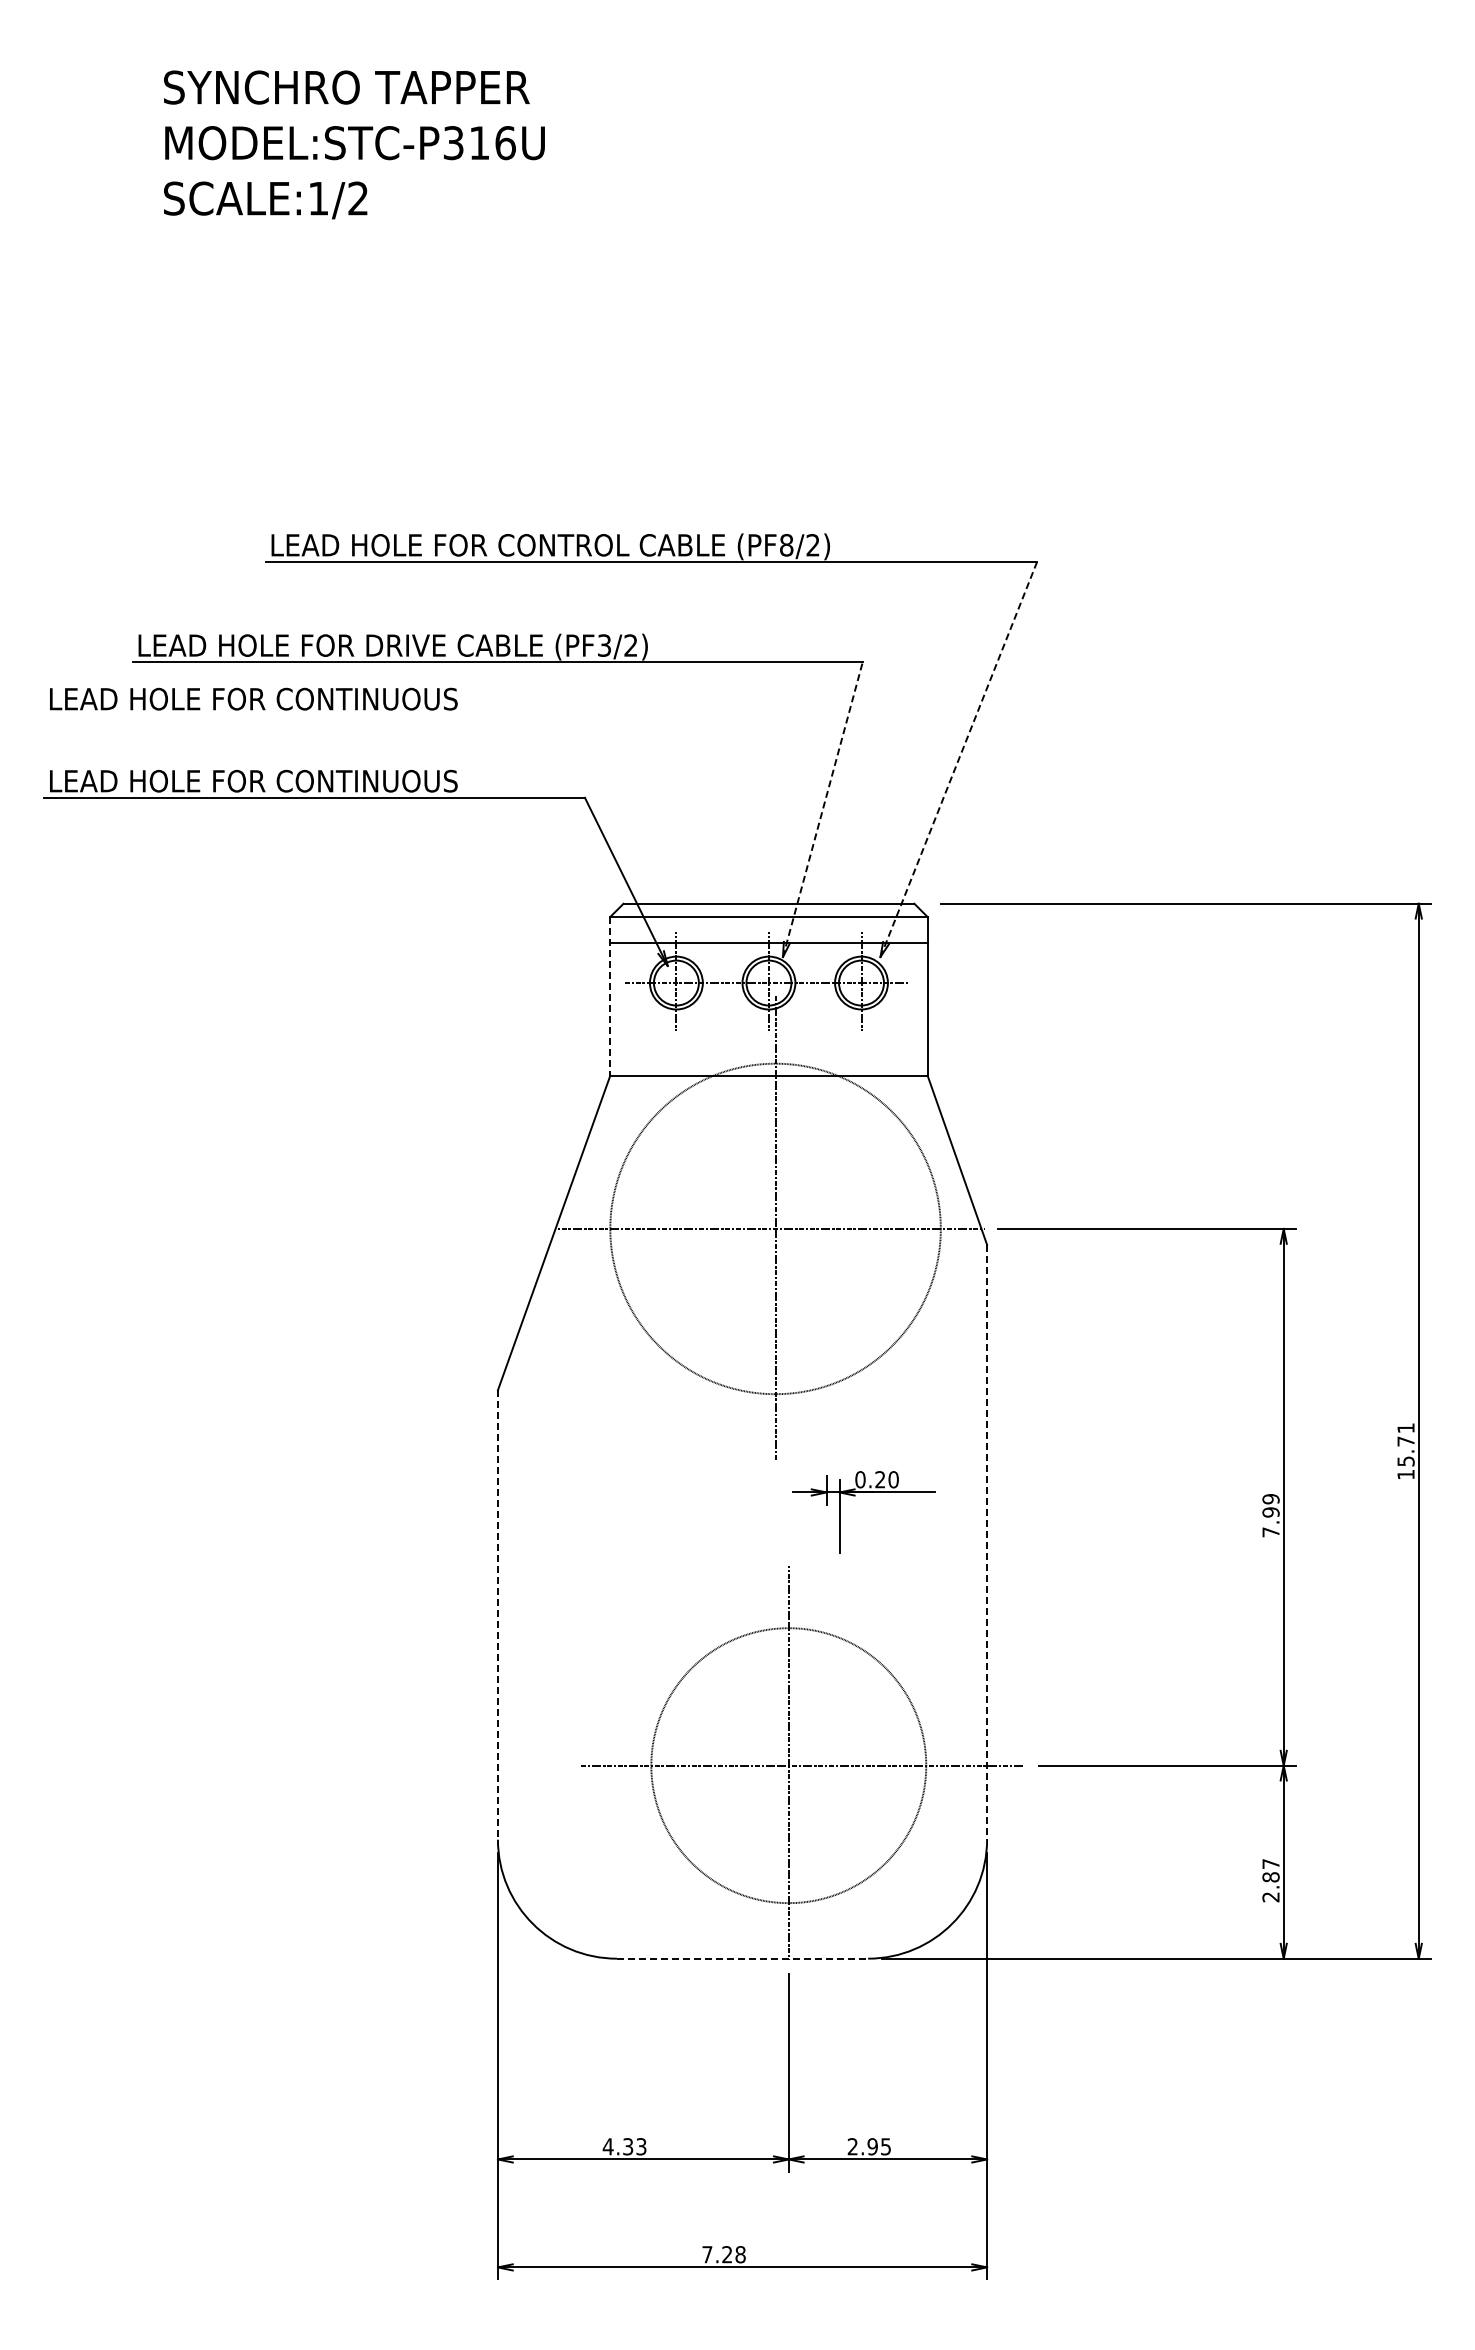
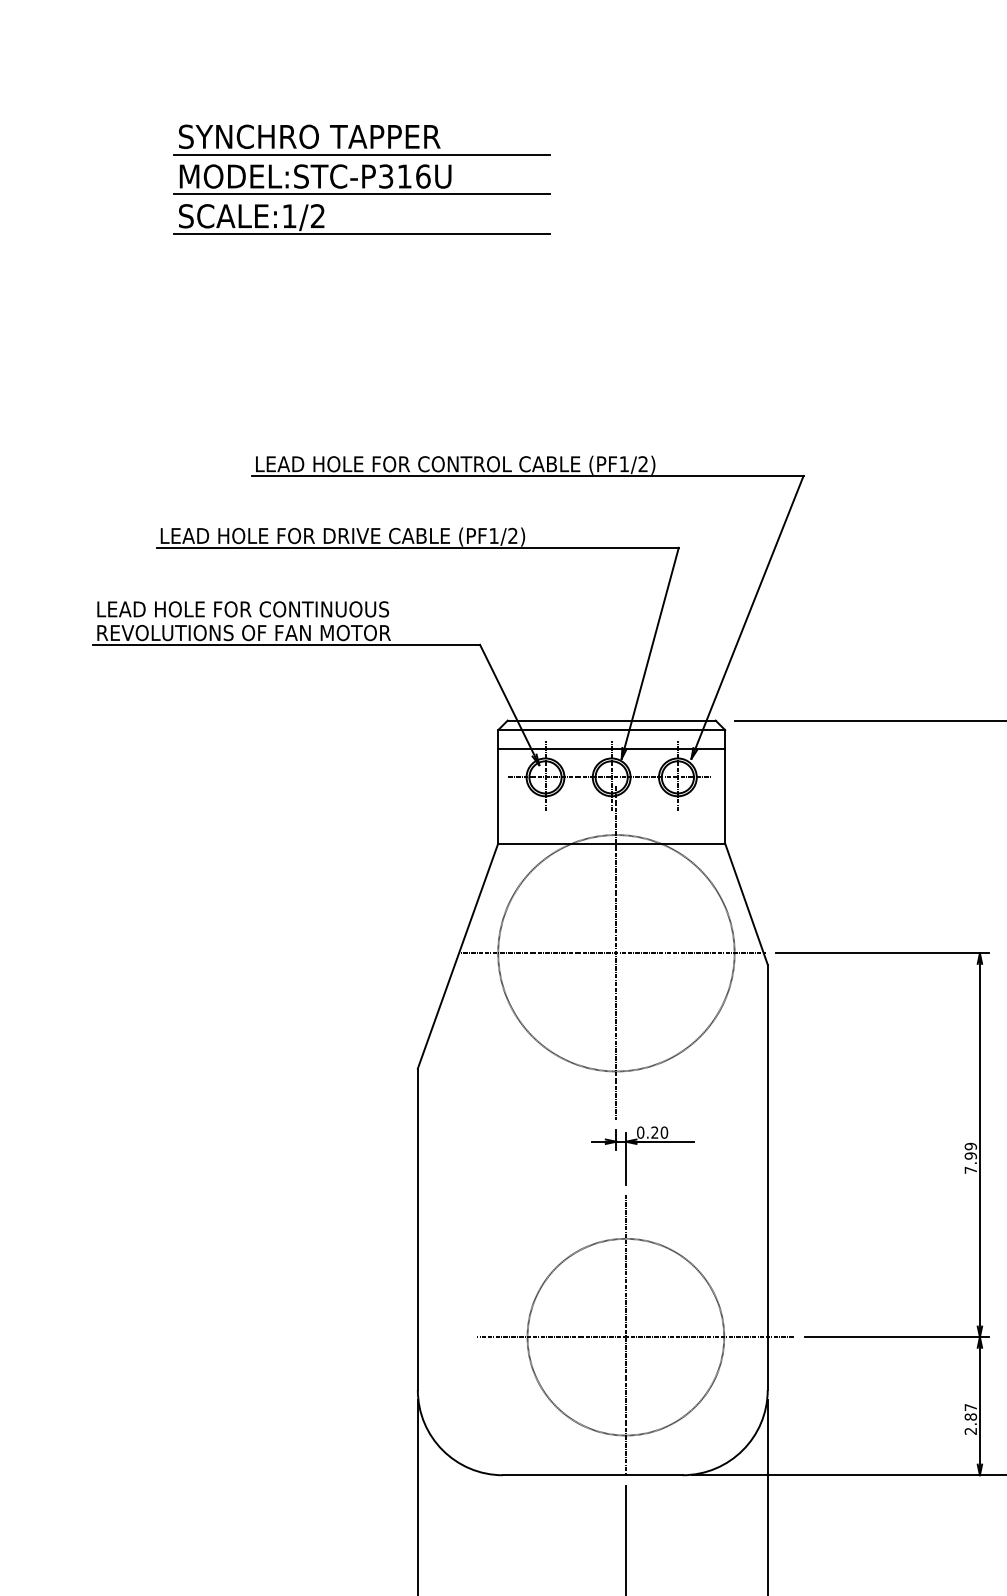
line: (419, 112) -> (361, 154), added
line: (419, 167) -> (361, 194), added
line: (419, 223) -> (361, 234), added
text: (786, 545) -> (624, 464), (PF8/2) -> (PF1/2)
text: (604, 645) -> (494, 535), (PF3/2) -> (PF1/2)
text: (253, 698) -> (242, 608), moved
line: (958, 759) -> (747, 617), dashed -> solid
text: (256, 780) -> (245, 632), LEAD HOLE FOR CONTINUOUS -> REVOLUTIONS OF FAN MOTOR
line: (822, 809) -> (649, 653), dashed -> solid
line: (610, 996) -> (498, 786), dashed -> solid
part: (855, 1496) -> (637, 1144), moved
line: (987, 1542) -> (768, 1177), dashed -> solid
line: (497, 1614) -> (417, 1229), dashed -> solid
line: (742, 1958) -> (592, 1475), dashed -> solid

